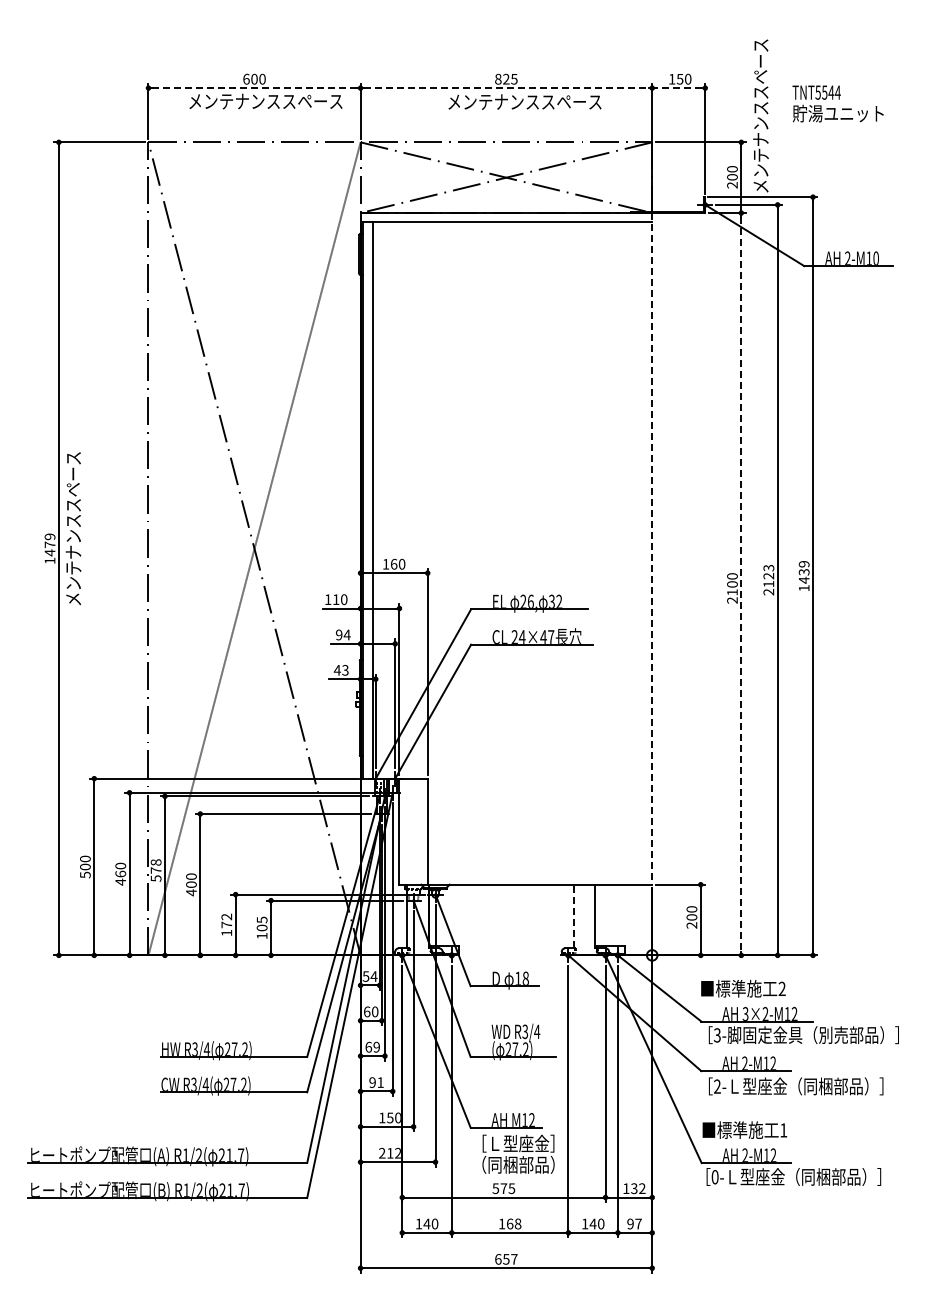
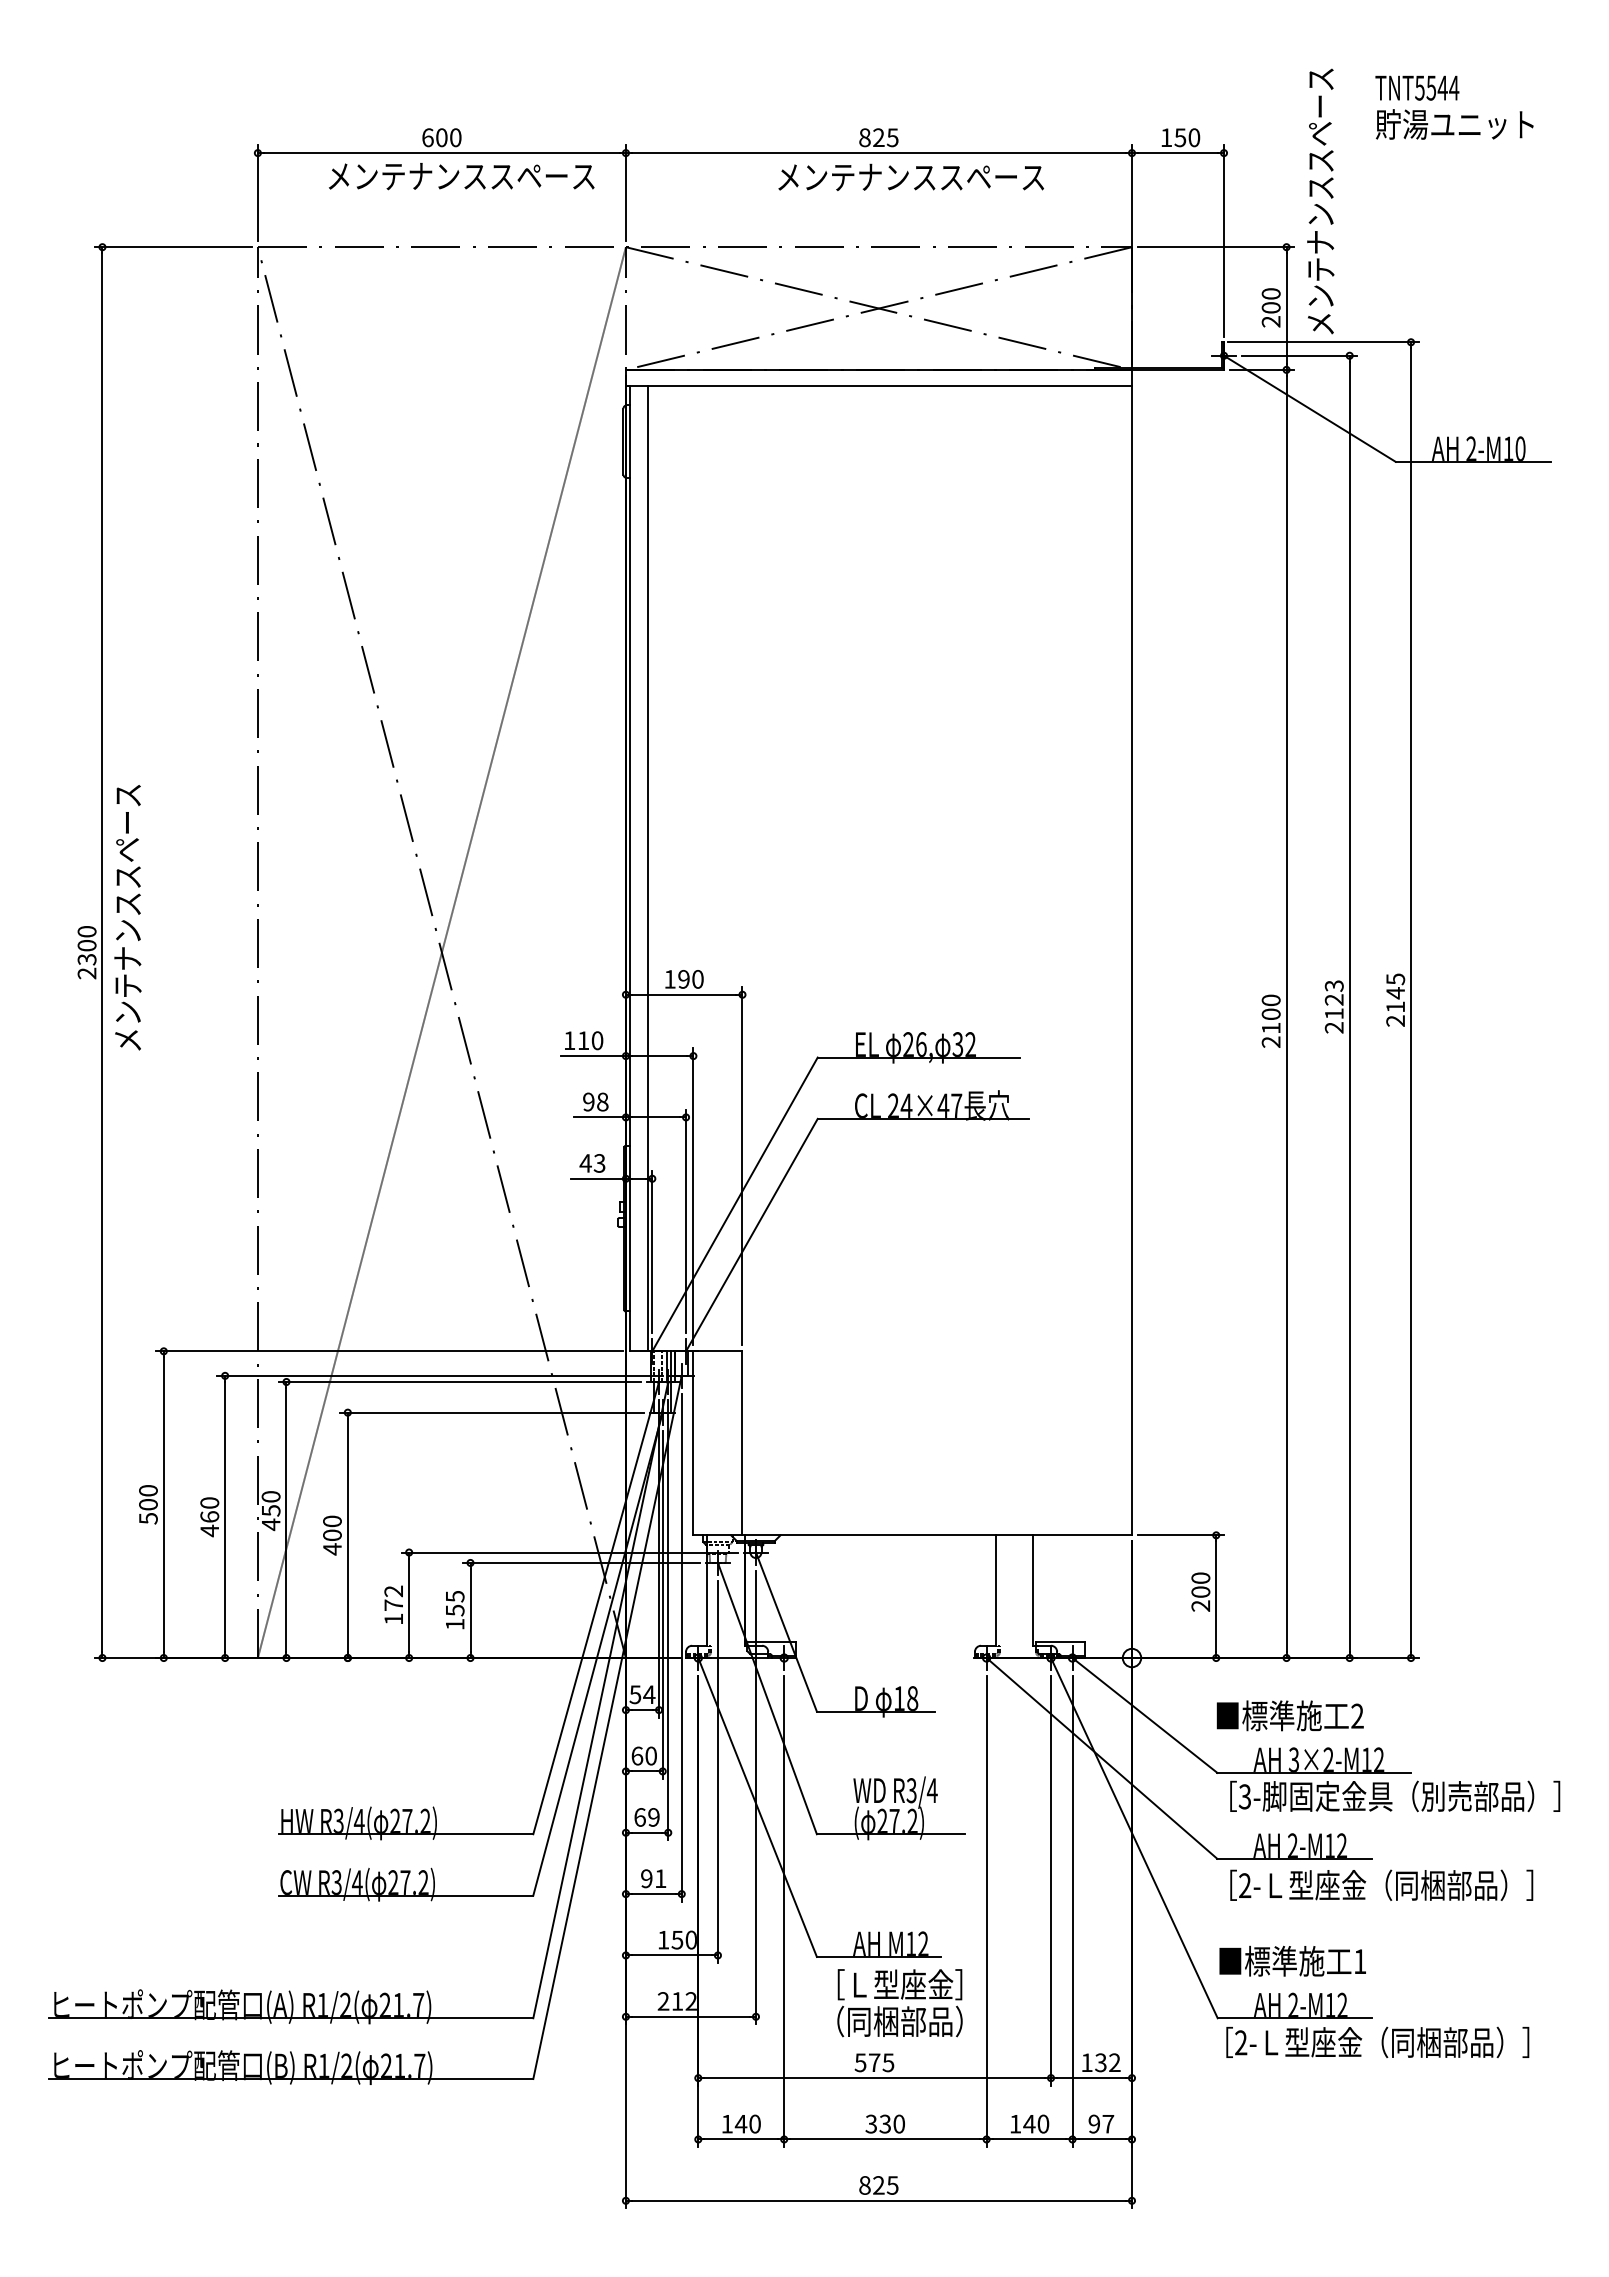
line: (254, 88) -> (441, 153), dashed -> solid
line: (506, 88) -> (879, 153), dashed -> solid
line: (678, 88) -> (1177, 153), dashed -> solid
text: (837, 103) -> (1453, 106), moved
text: (49, 548) -> (86, 951), 1479 -> 2300
line: (652, 548) -> (1132, 951), dashed -> solid
text: (393, 563) -> (683, 977), 160 -> 190
text: (803, 576) -> (1394, 1000), 1439 -> 2145
line: (741, 584) -> (1286, 1014), dashed -> solid
text: (346, 634) -> (601, 1101), 94 -> 98
text: (155, 870) -> (270, 1510), 578 -> 450
line: (573, 916) -> (995, 1590), dashed -> solid
text: (261, 927) -> (453, 1609), 105 -> 155
text: (714, 1177) -> (1240, 2043), 0- -> 2-
text: (509, 1223) -> (884, 2123), 168 -> 330
text: (506, 1259) -> (879, 2185), 657 -> 825

